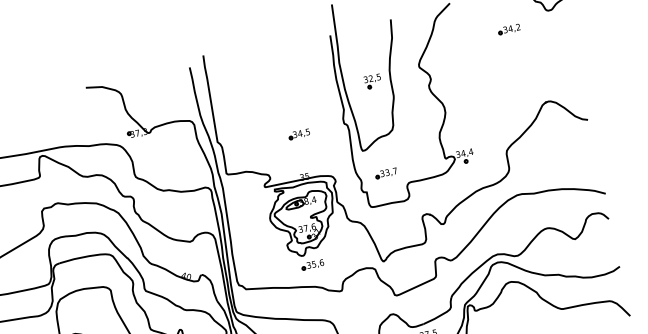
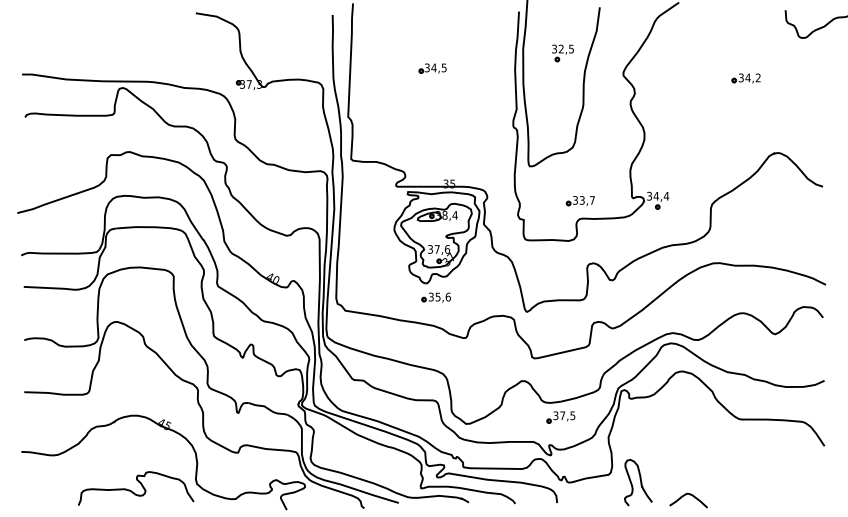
part: (508, 29) -> (745, 78), moved
part: (372, 81) -> (562, 53), moved
part: (299, 134) -> (432, 68), moved
part: (385, 173) -> (579, 201), moved

